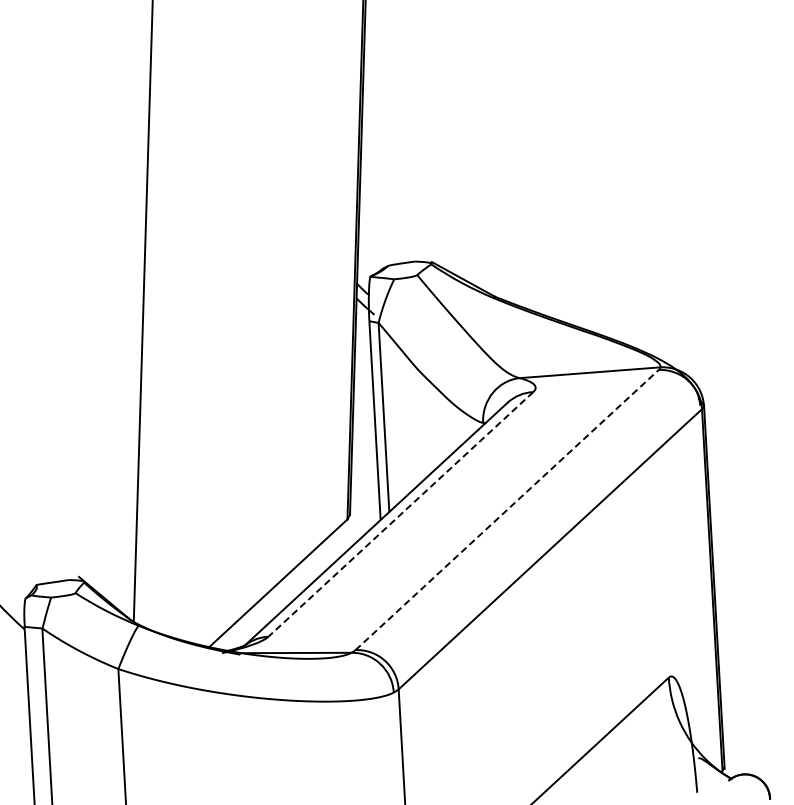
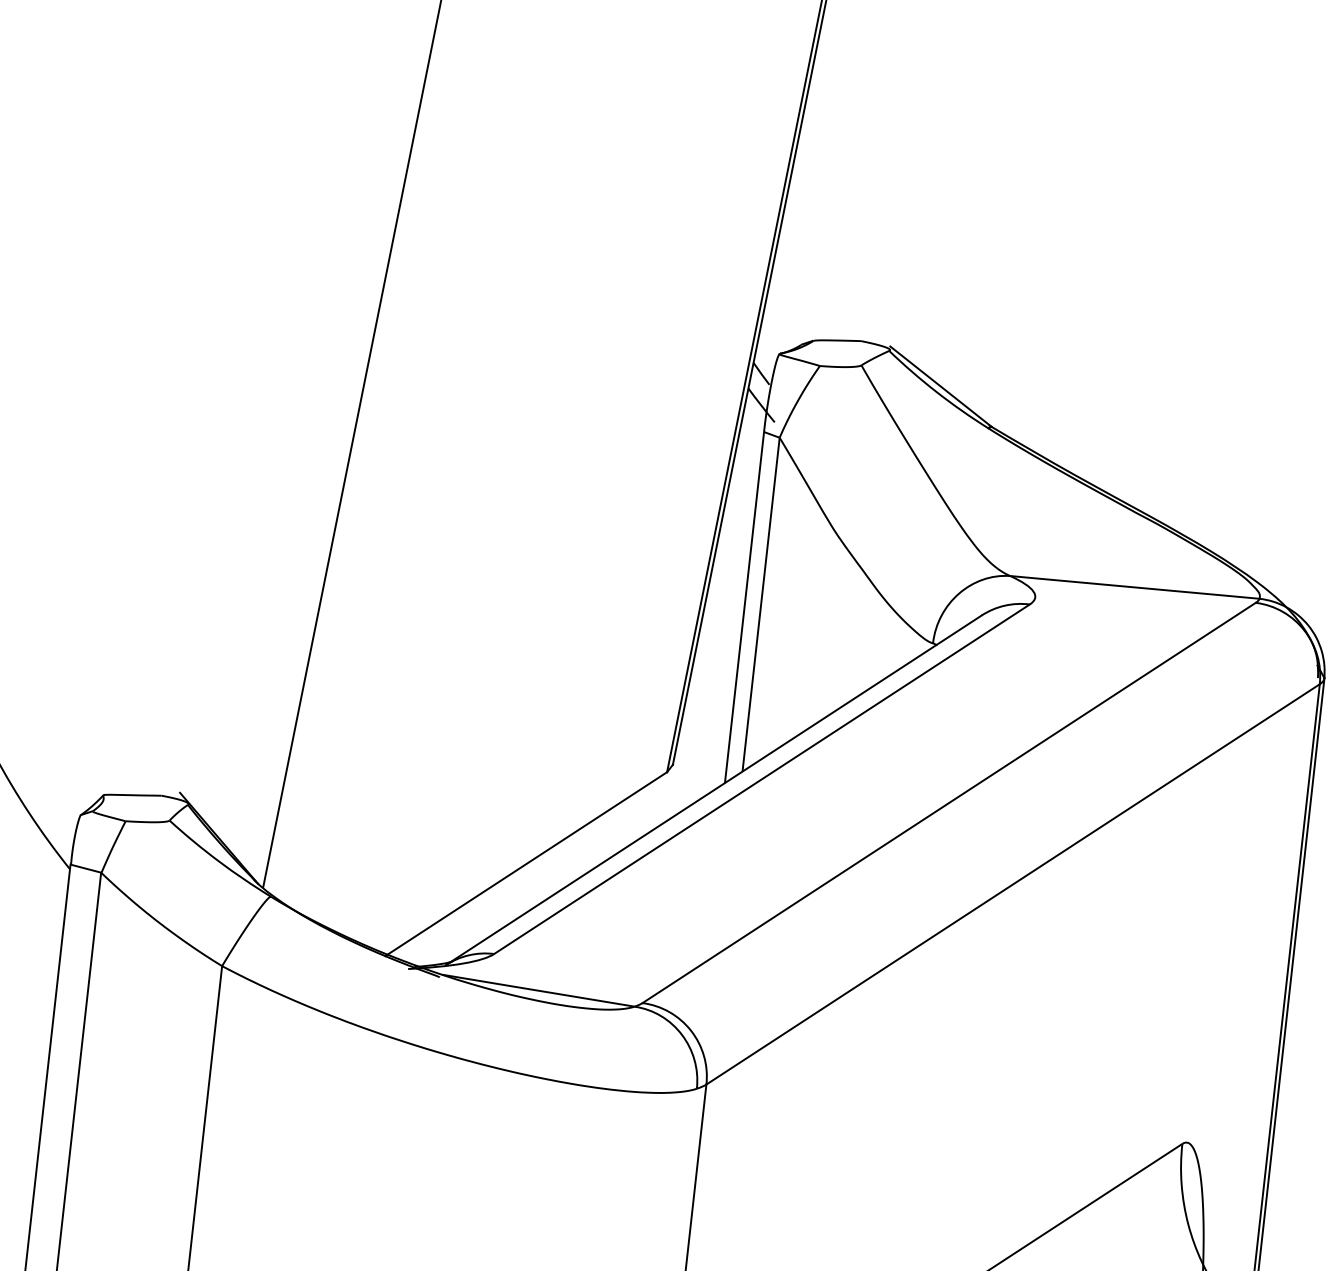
line: (507, 509) -> (949, 802), dashed -> solid
line: (400, 514) -> (761, 779), dashed -> solid

